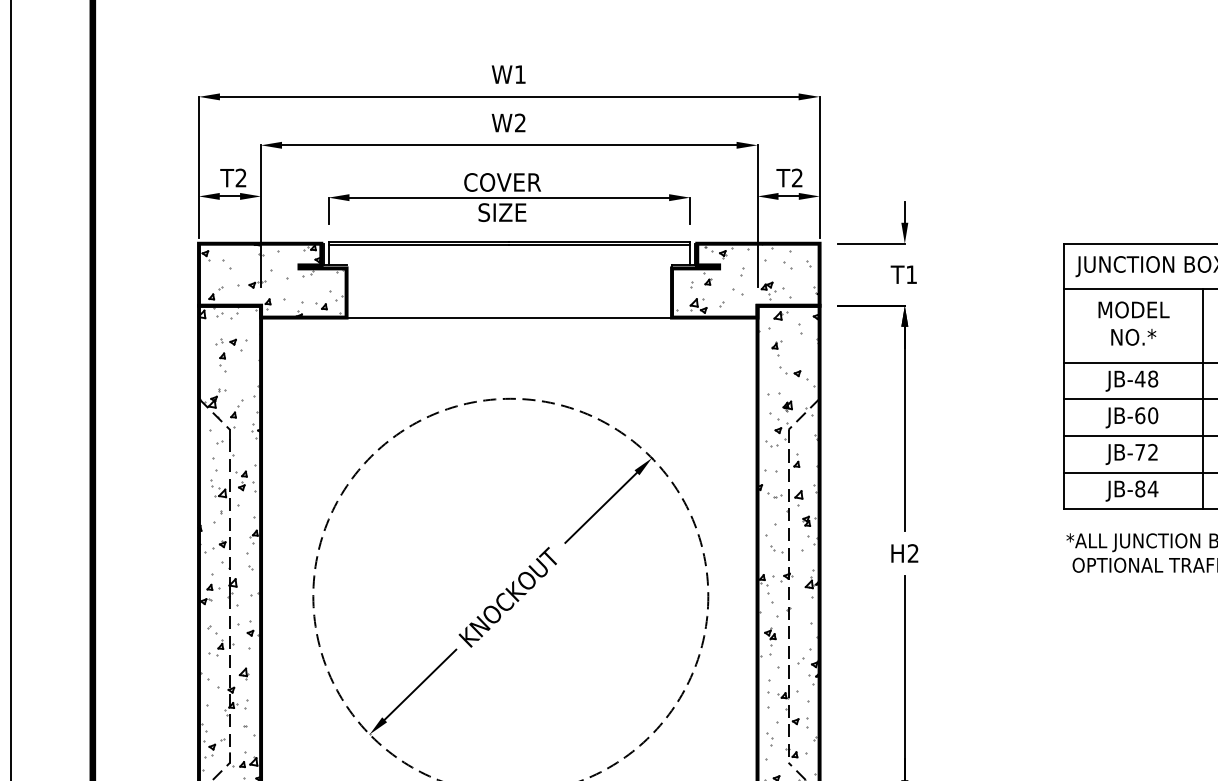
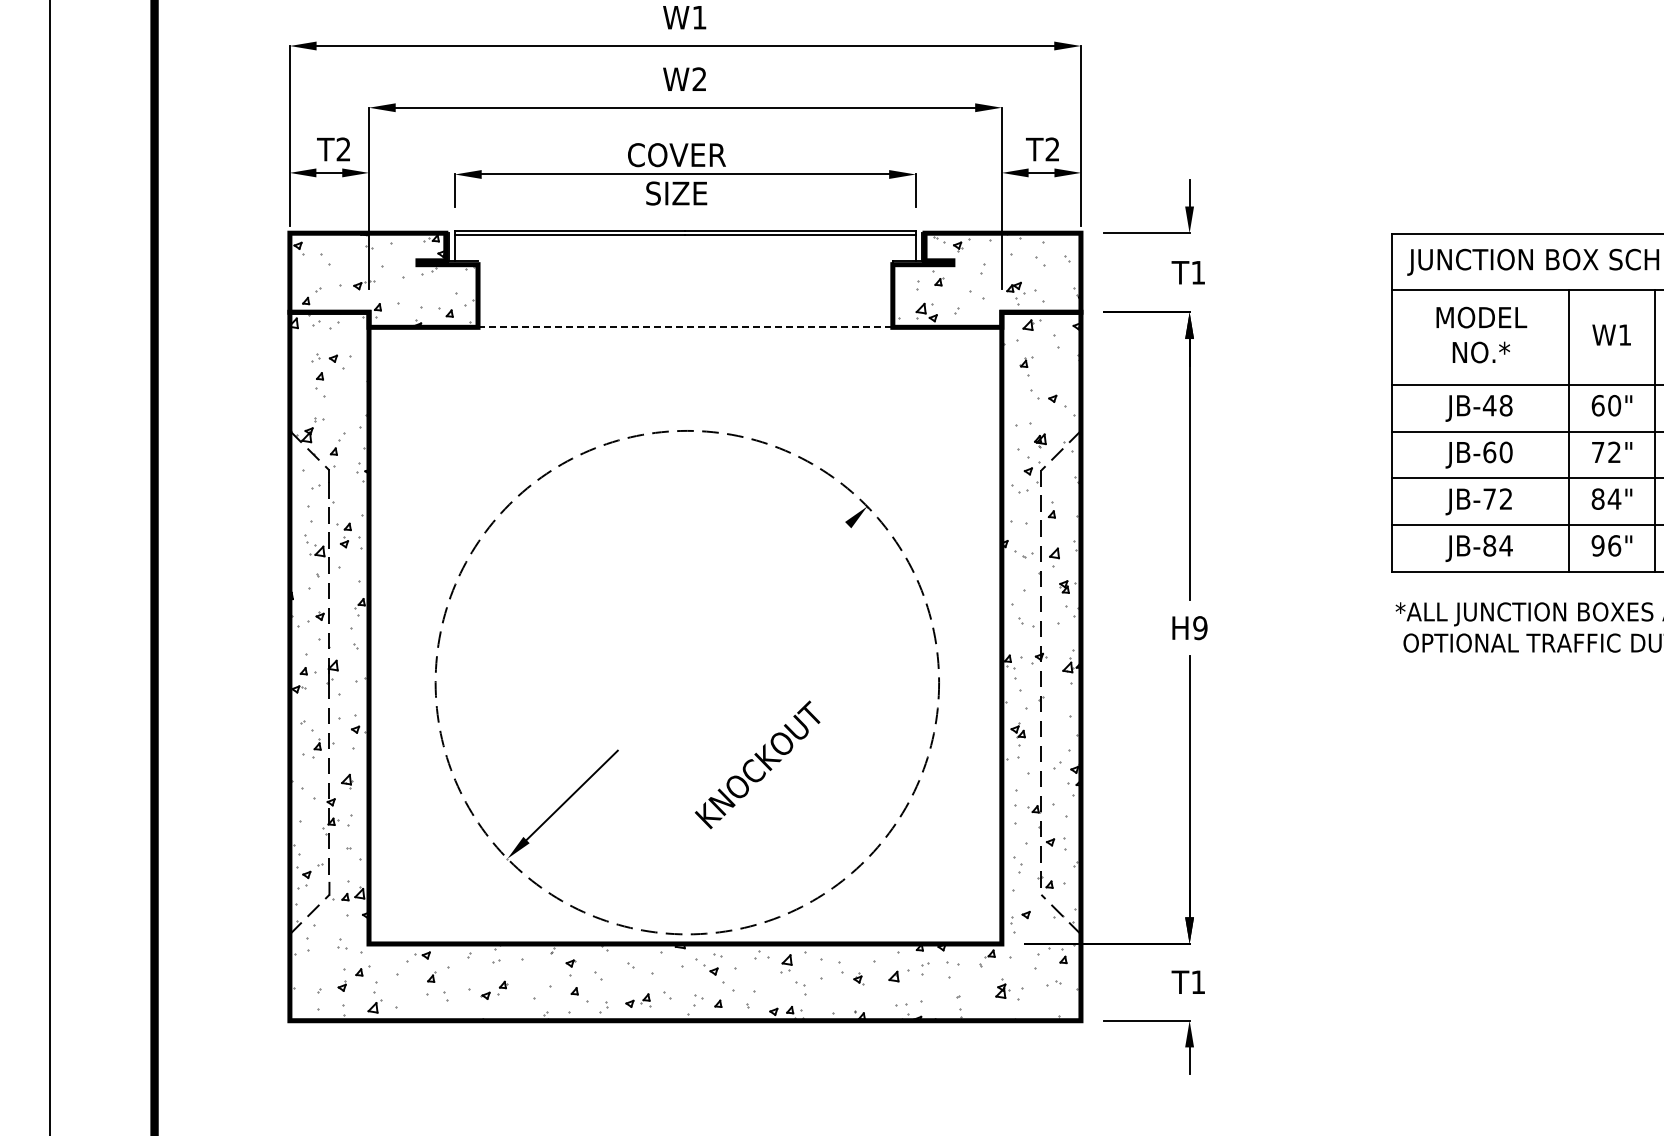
line: (509, 317) -> (685, 327), solid -> dashed
line: (601, 507) -> (802, 569), removed
text: (913, 553) -> (1200, 628), H2 -> H9
text: (507, 596) -> (757, 764), moved

